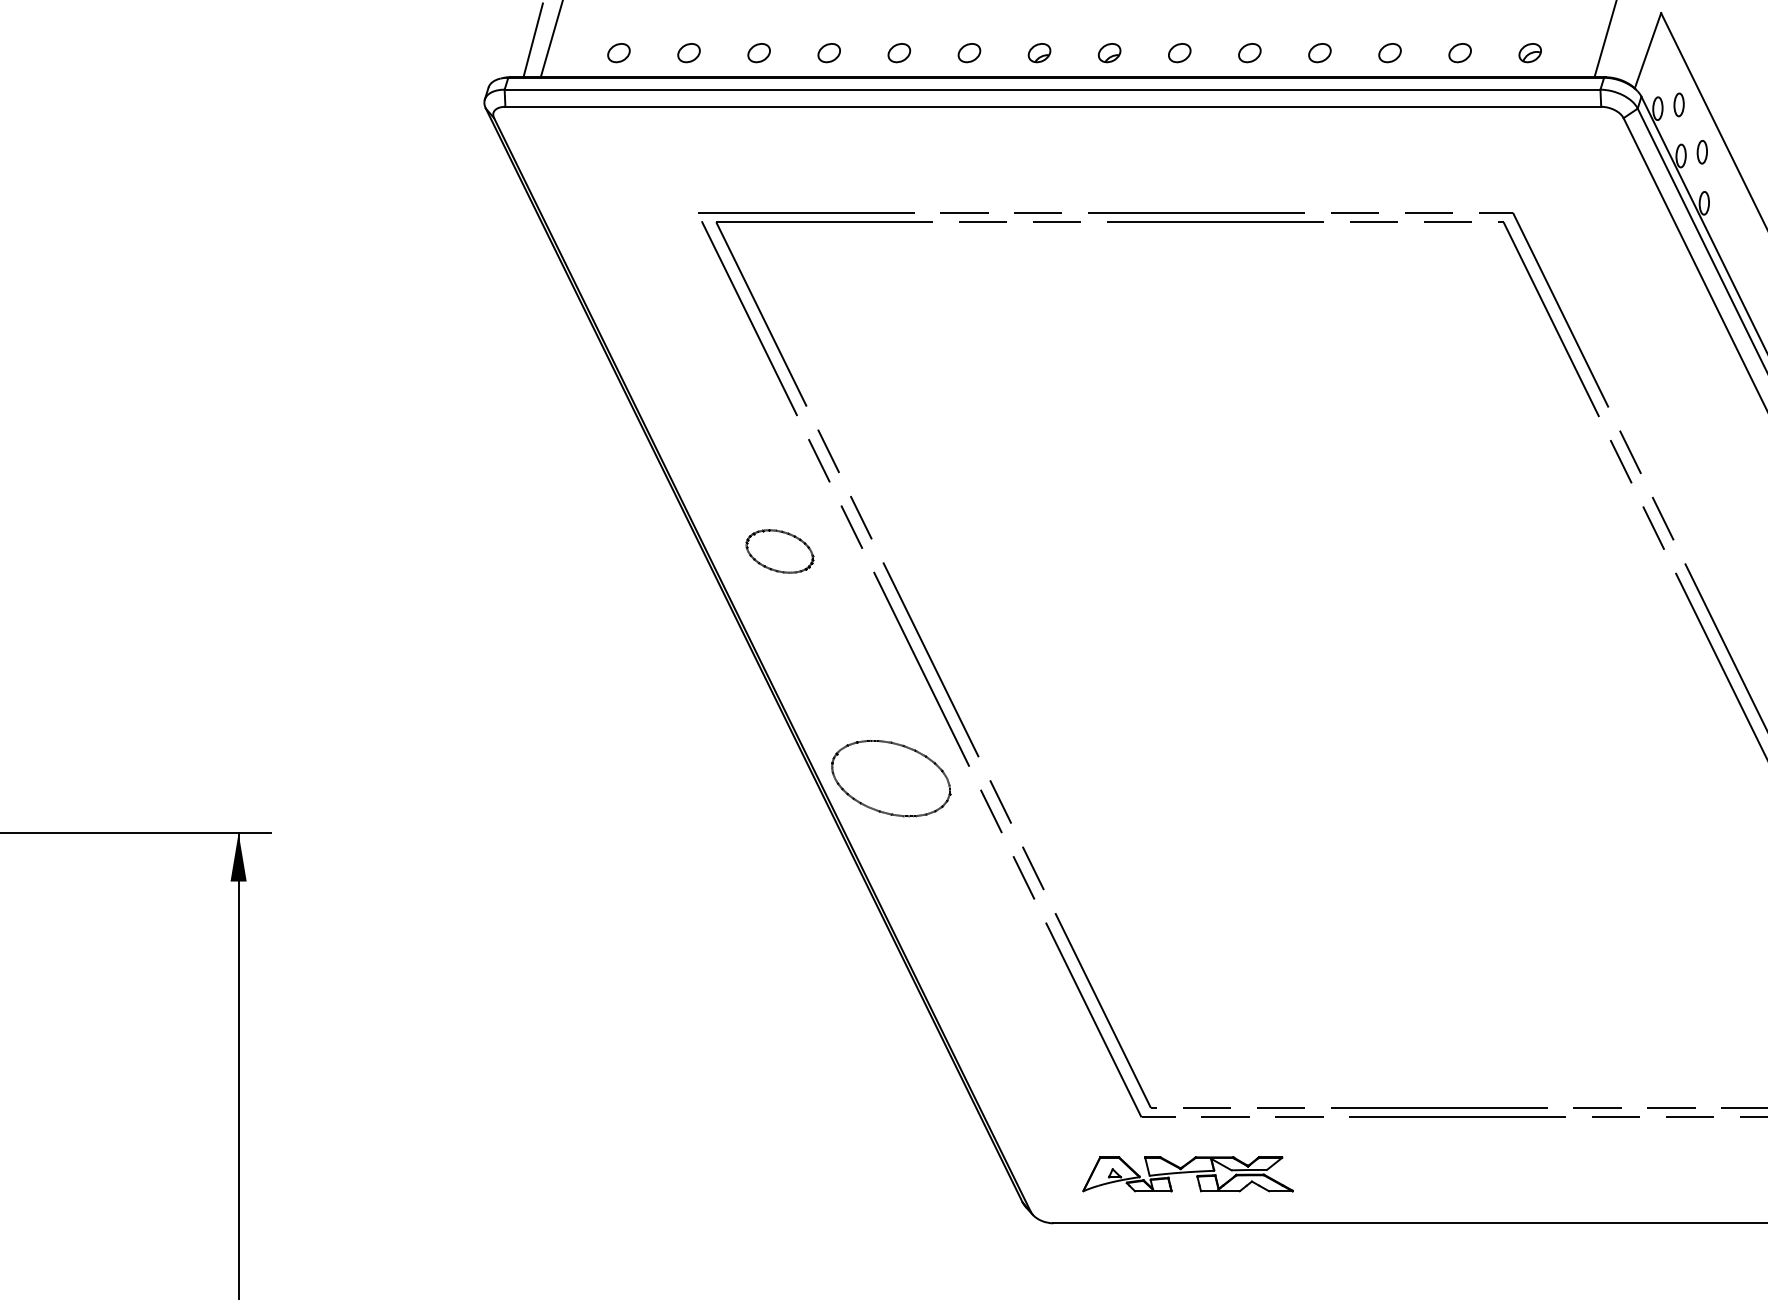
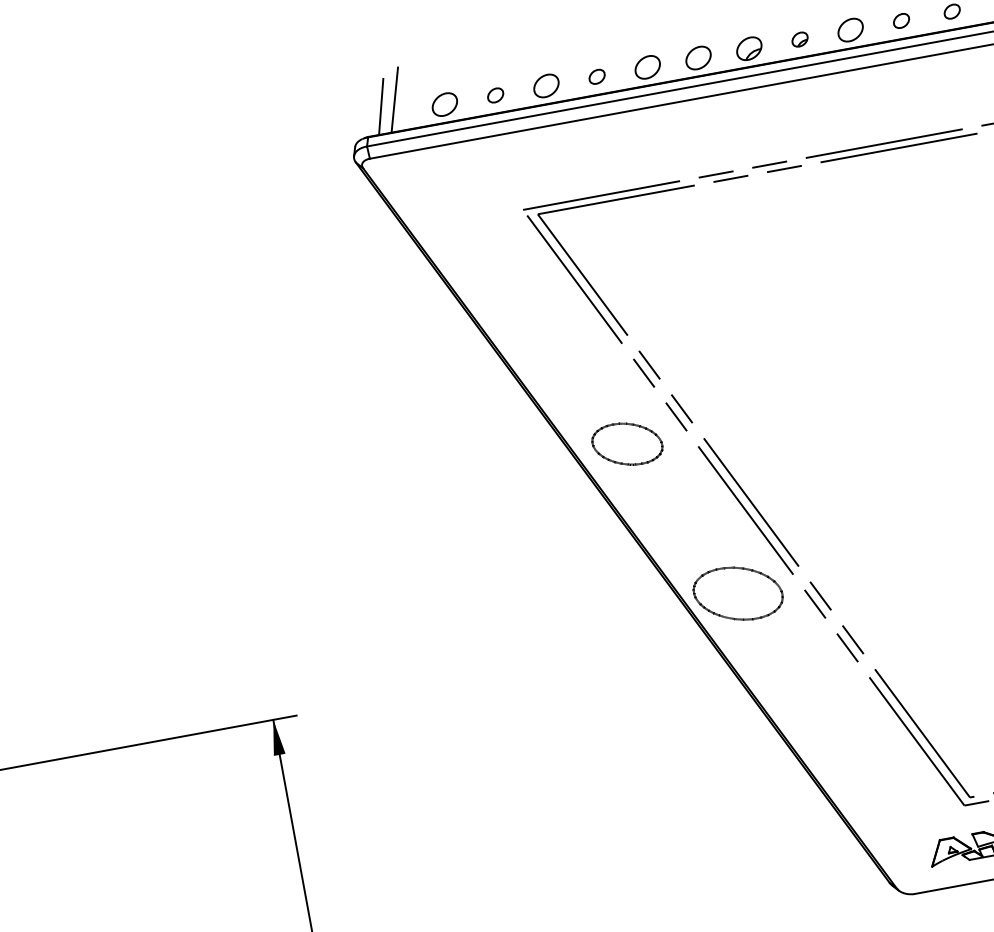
part: (618, 53) -> (444, 105), size x1.6
part: (758, 53) -> (545, 86), size x1.6
part: (899, 53) -> (648, 67), size x1.6
part: (969, 53) -> (698, 58), size x1.6
part: (1039, 53) -> (749, 49), size x1.6
part: (1179, 53) -> (850, 30), size x1.6
part: (779, 551) -> (627, 444), size x1.4

